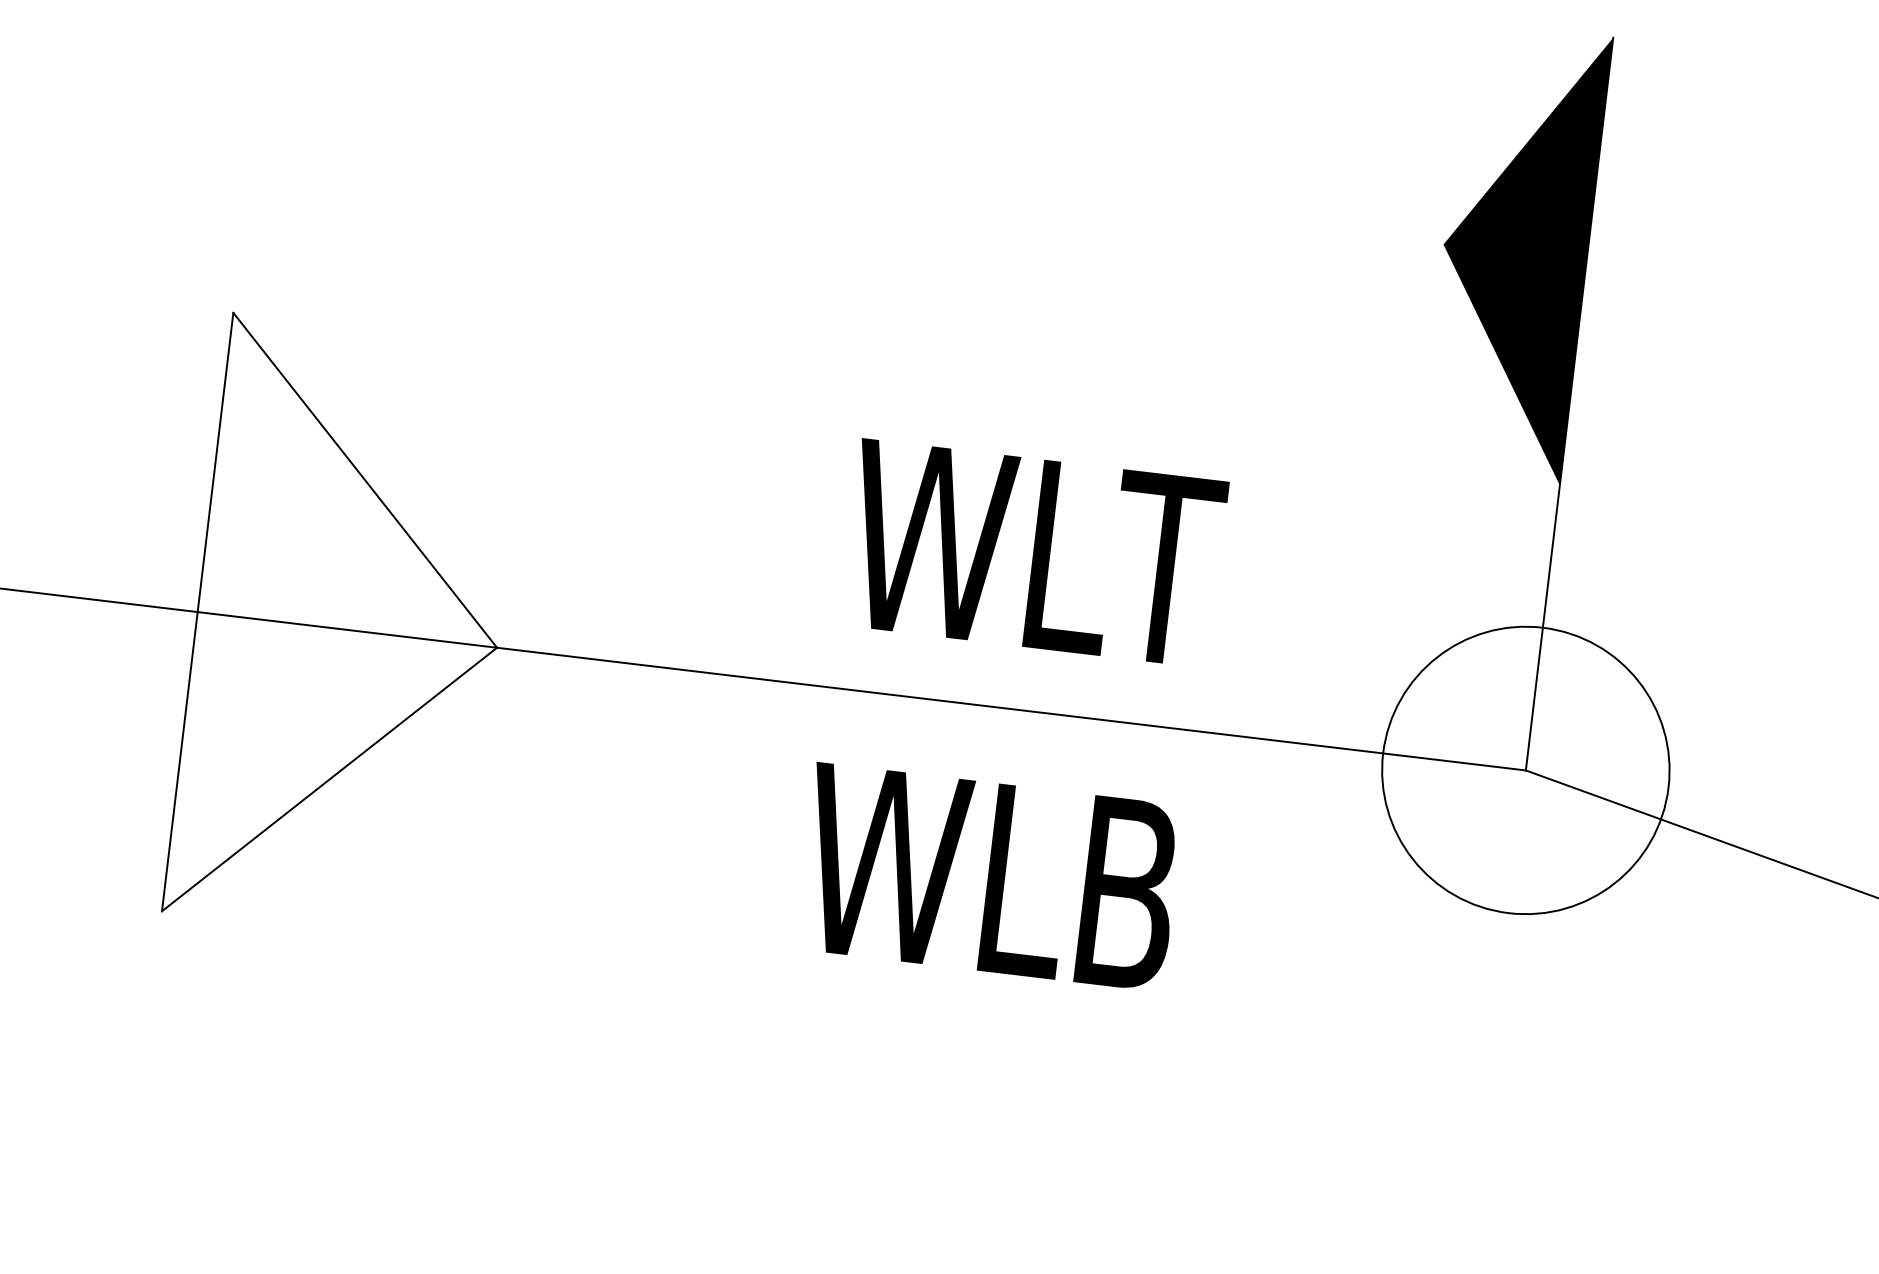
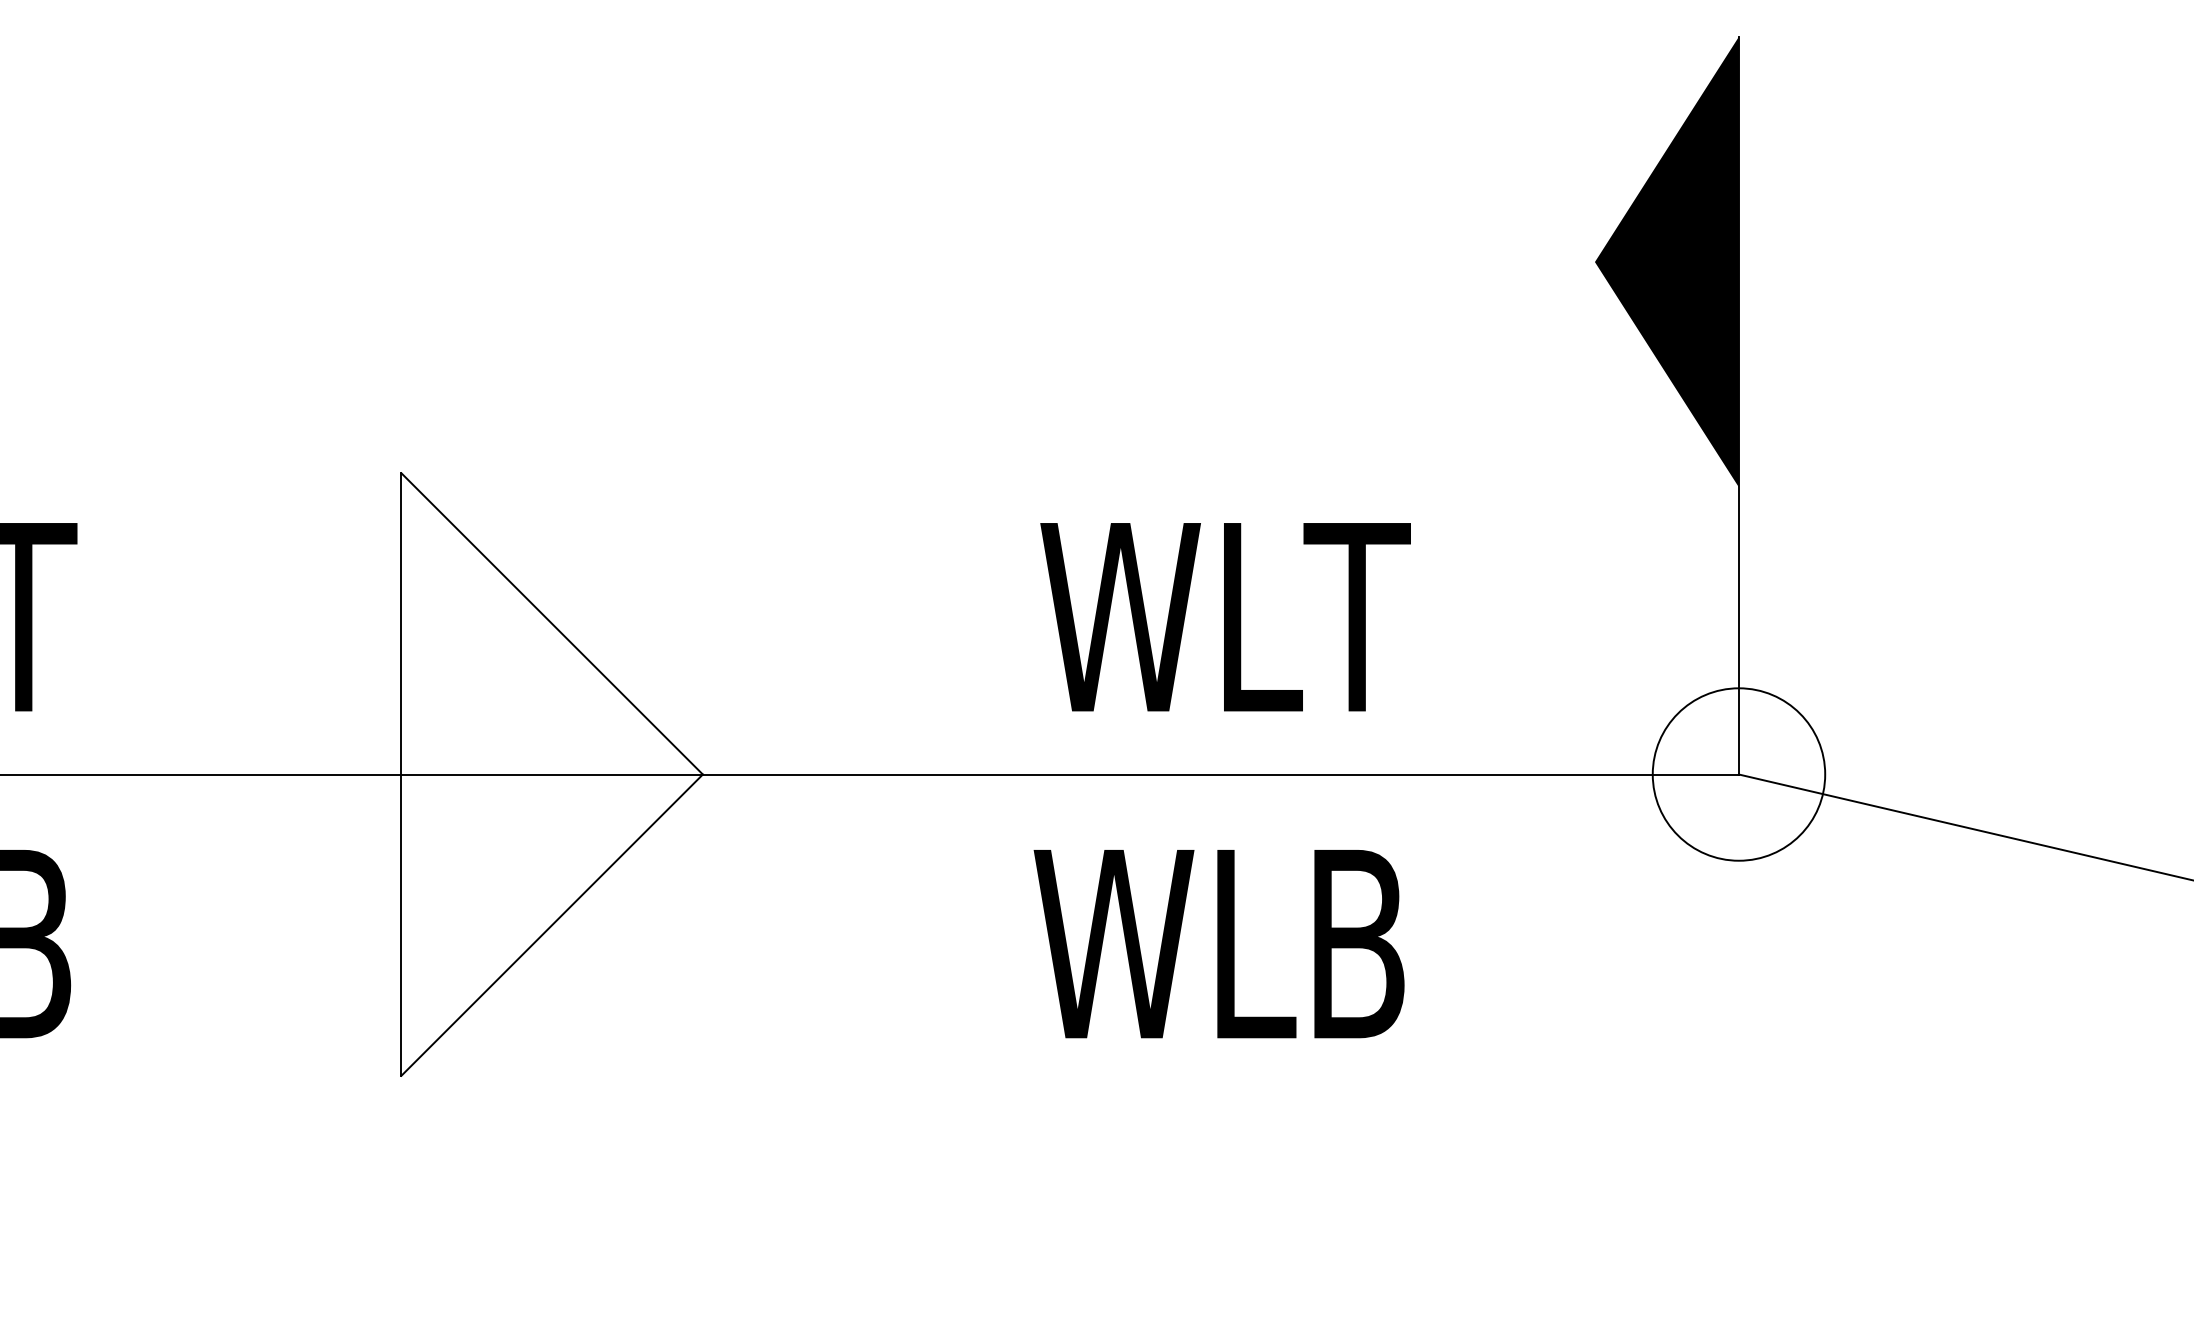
circle: (1525, 770) -> (1738, 774), size x0.6

